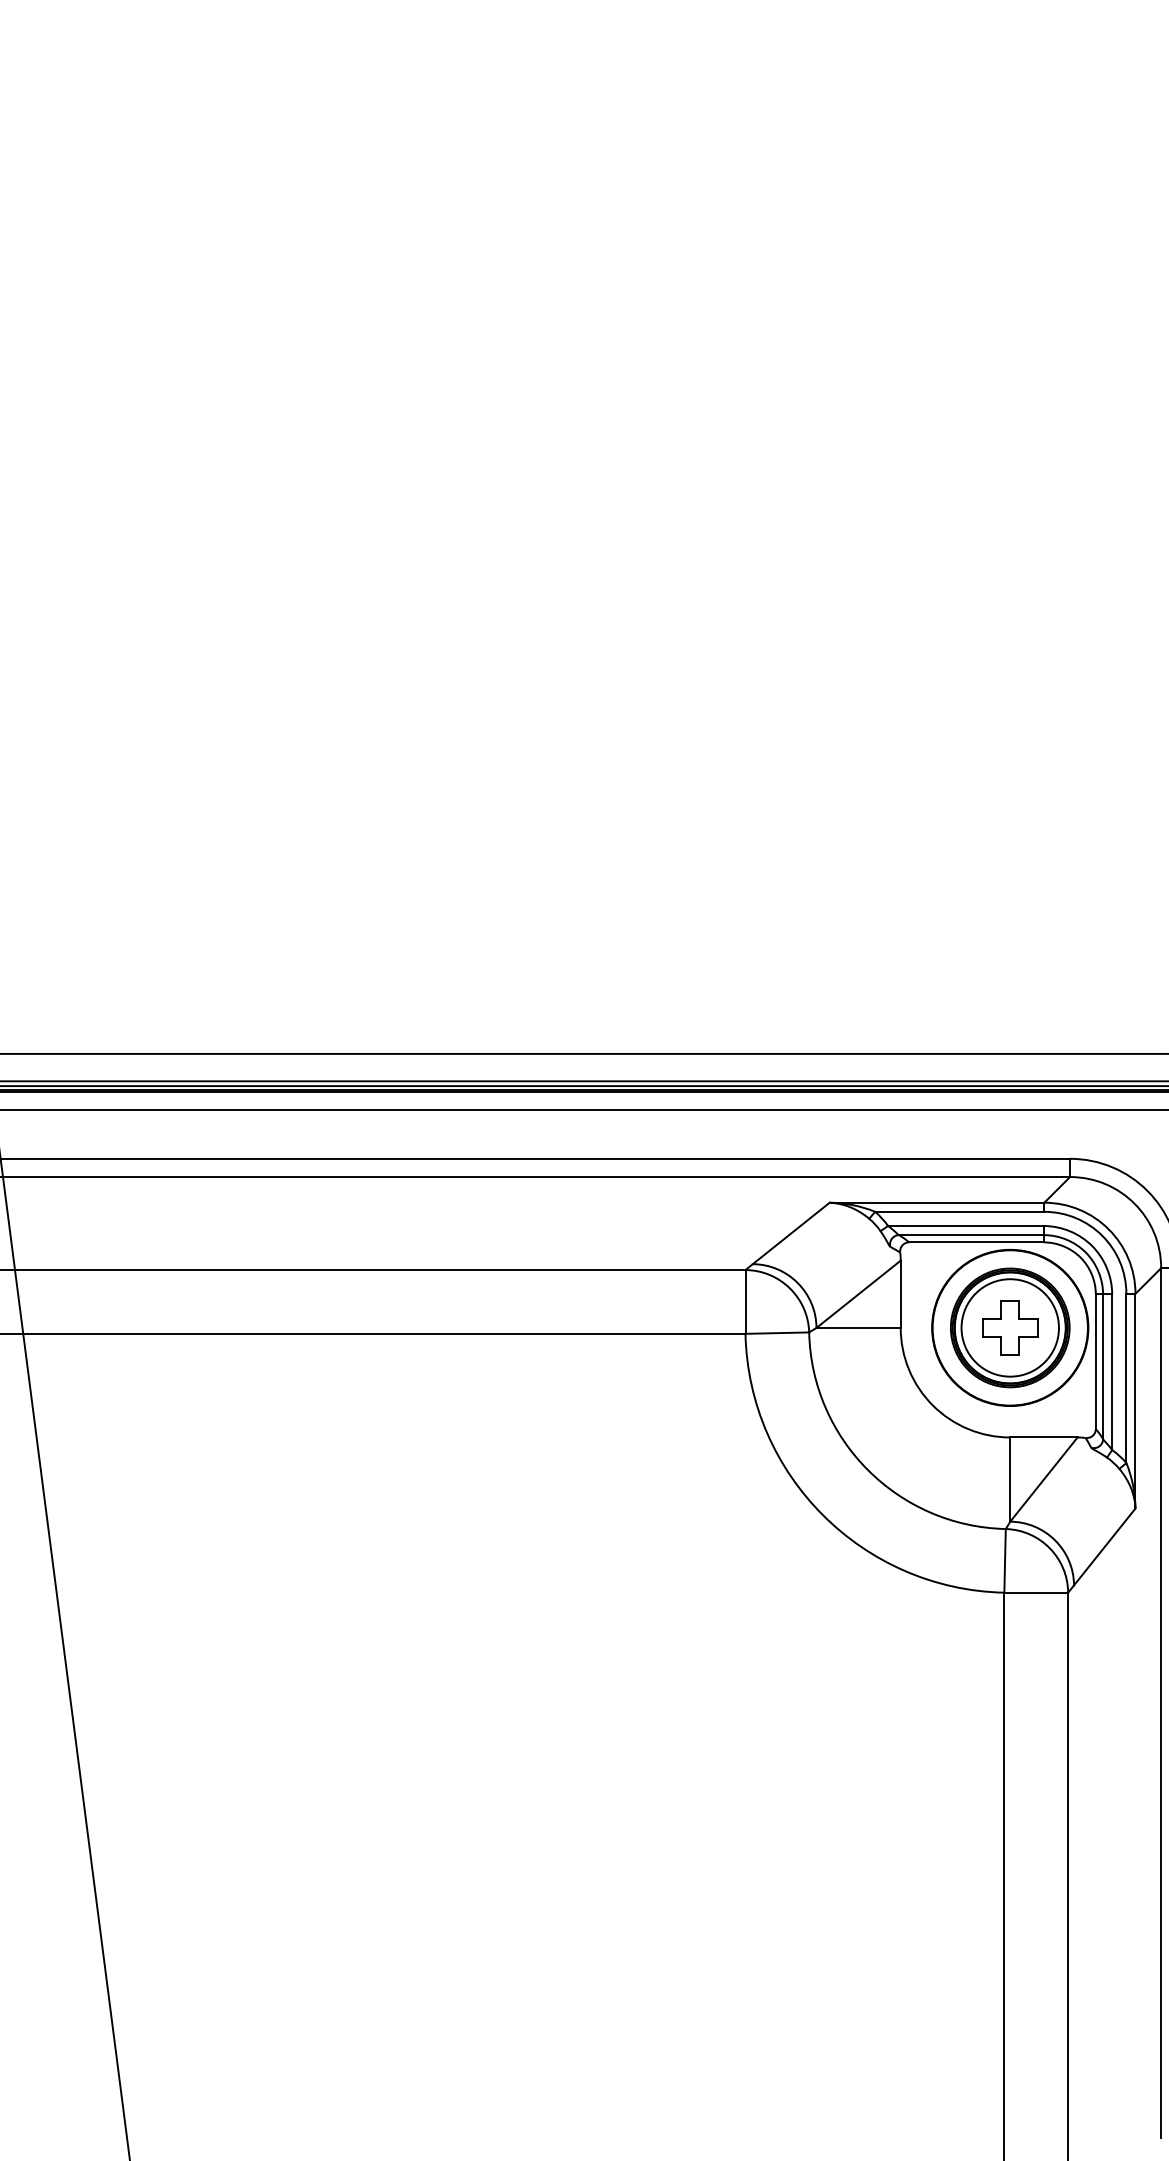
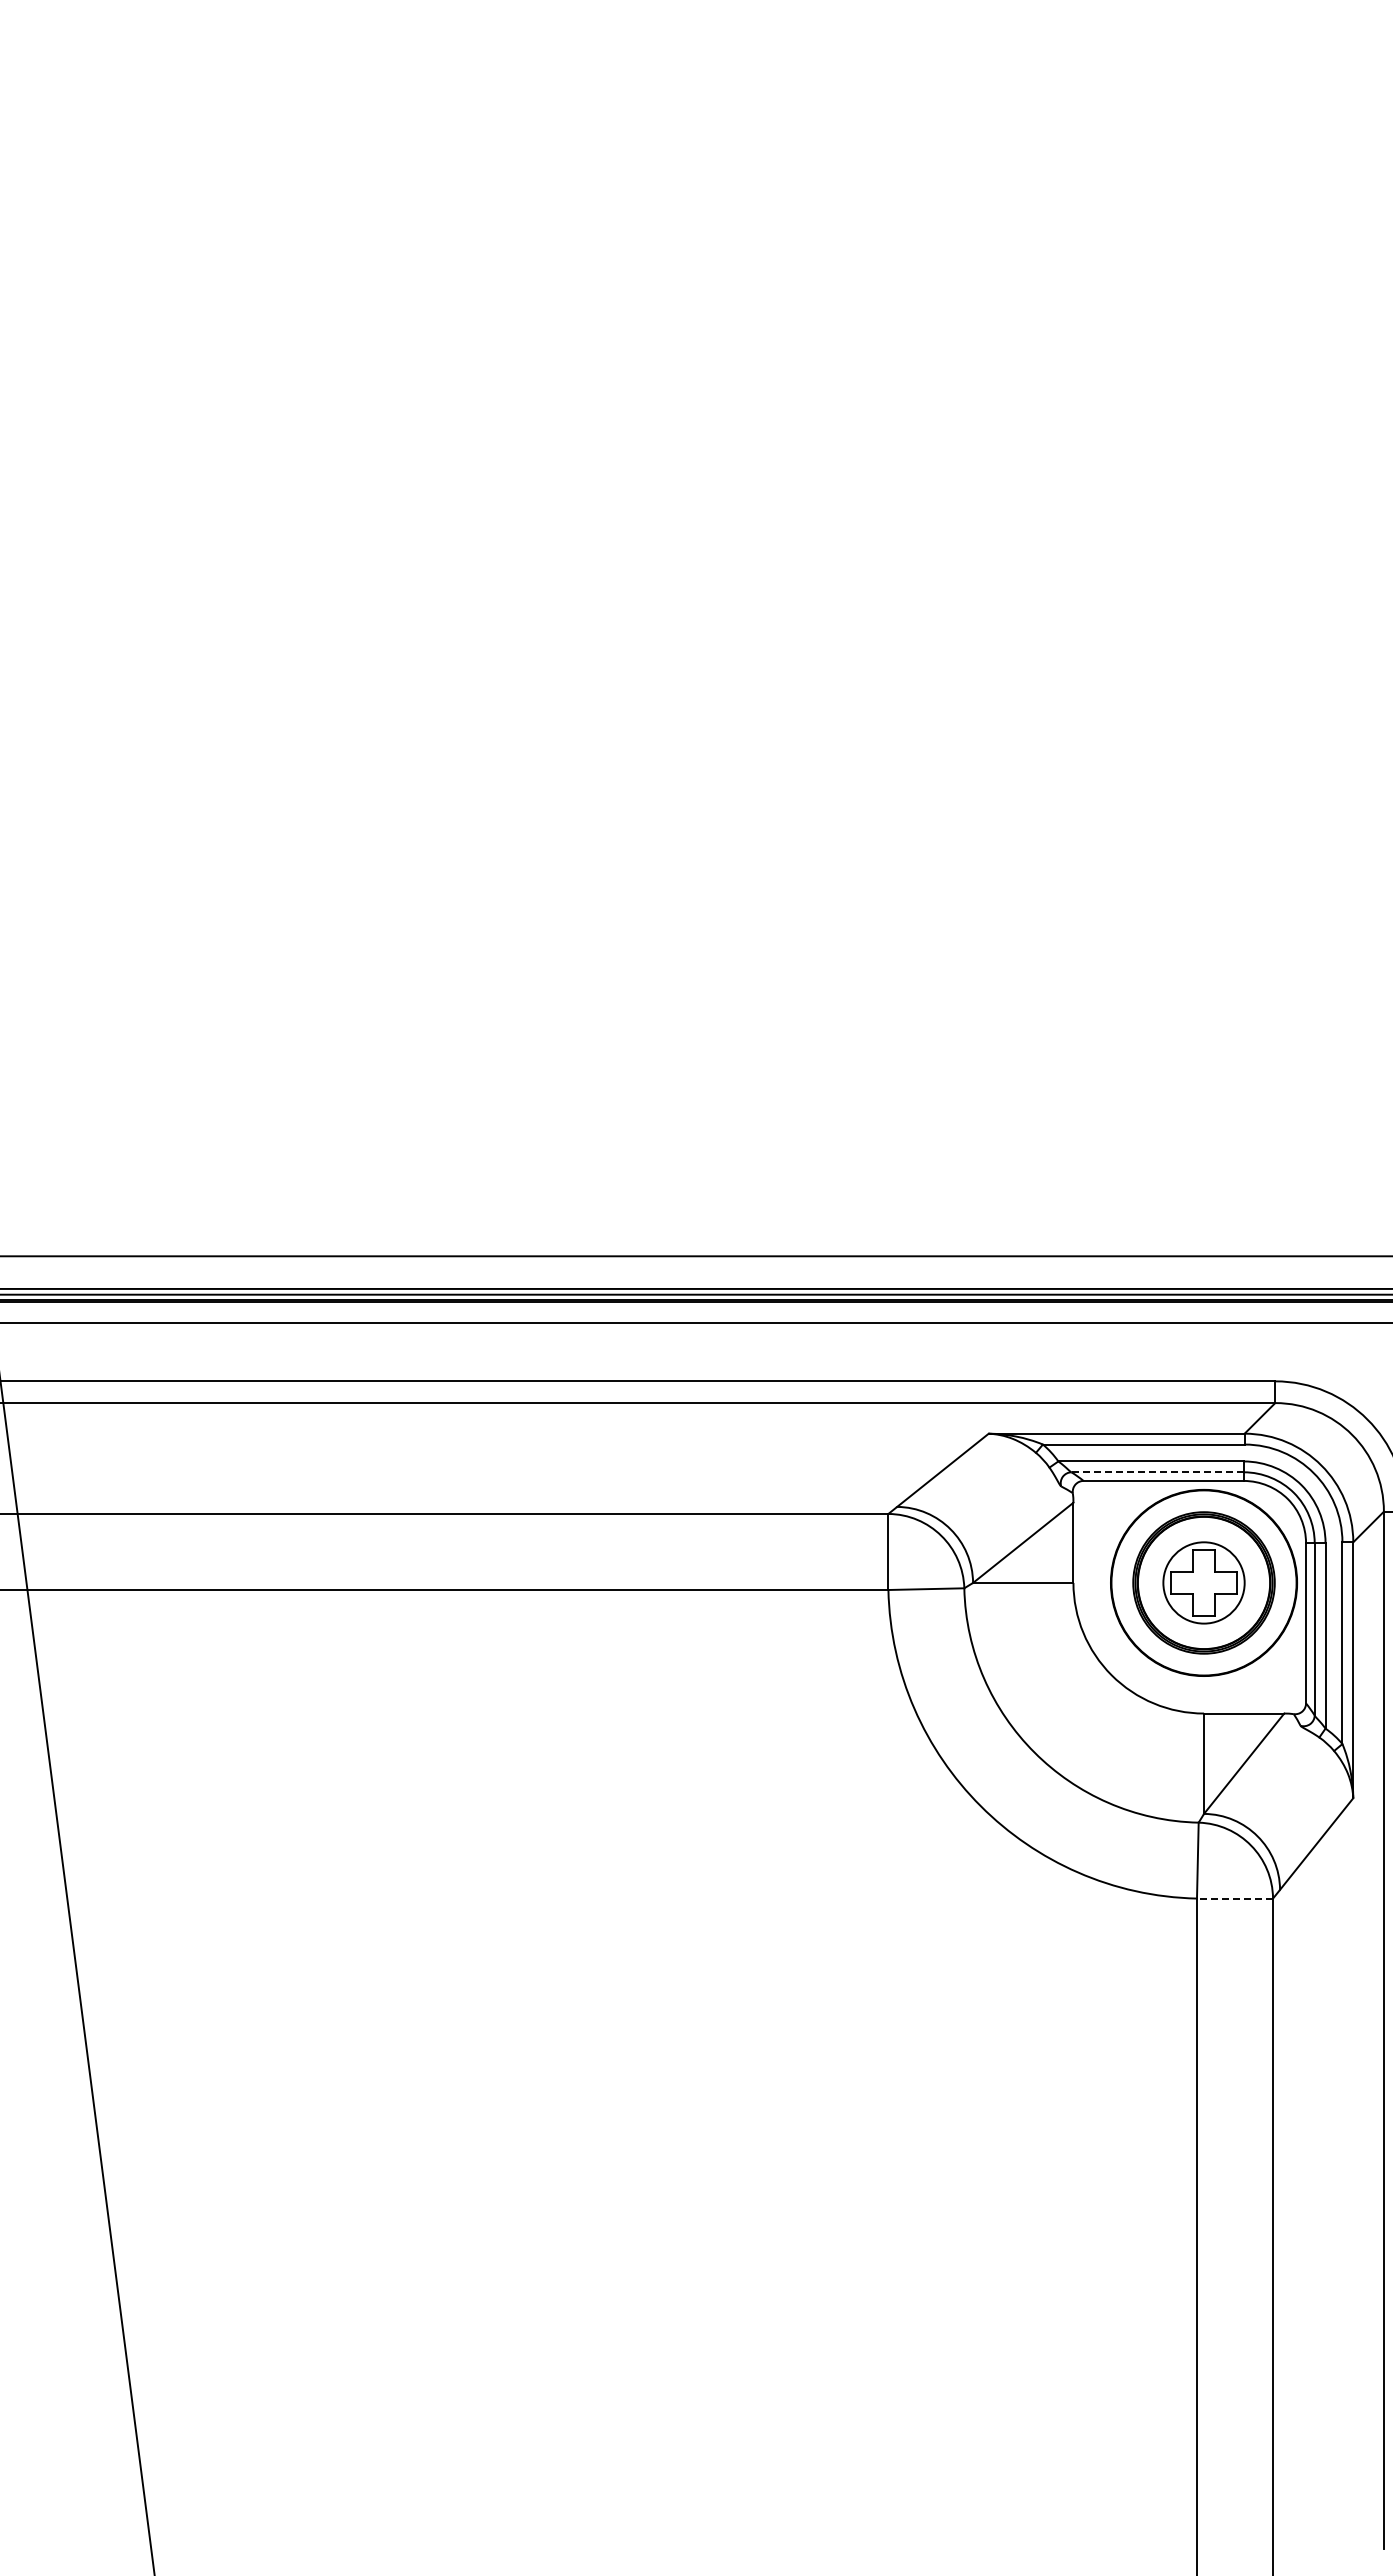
line: (971, 1235) -> (1157, 1472), solid -> dashed
circle: (1009, 1327) -> (1203, 1582), size x0.7
line: (1035, 1592) -> (1234, 1898), solid -> dashed

